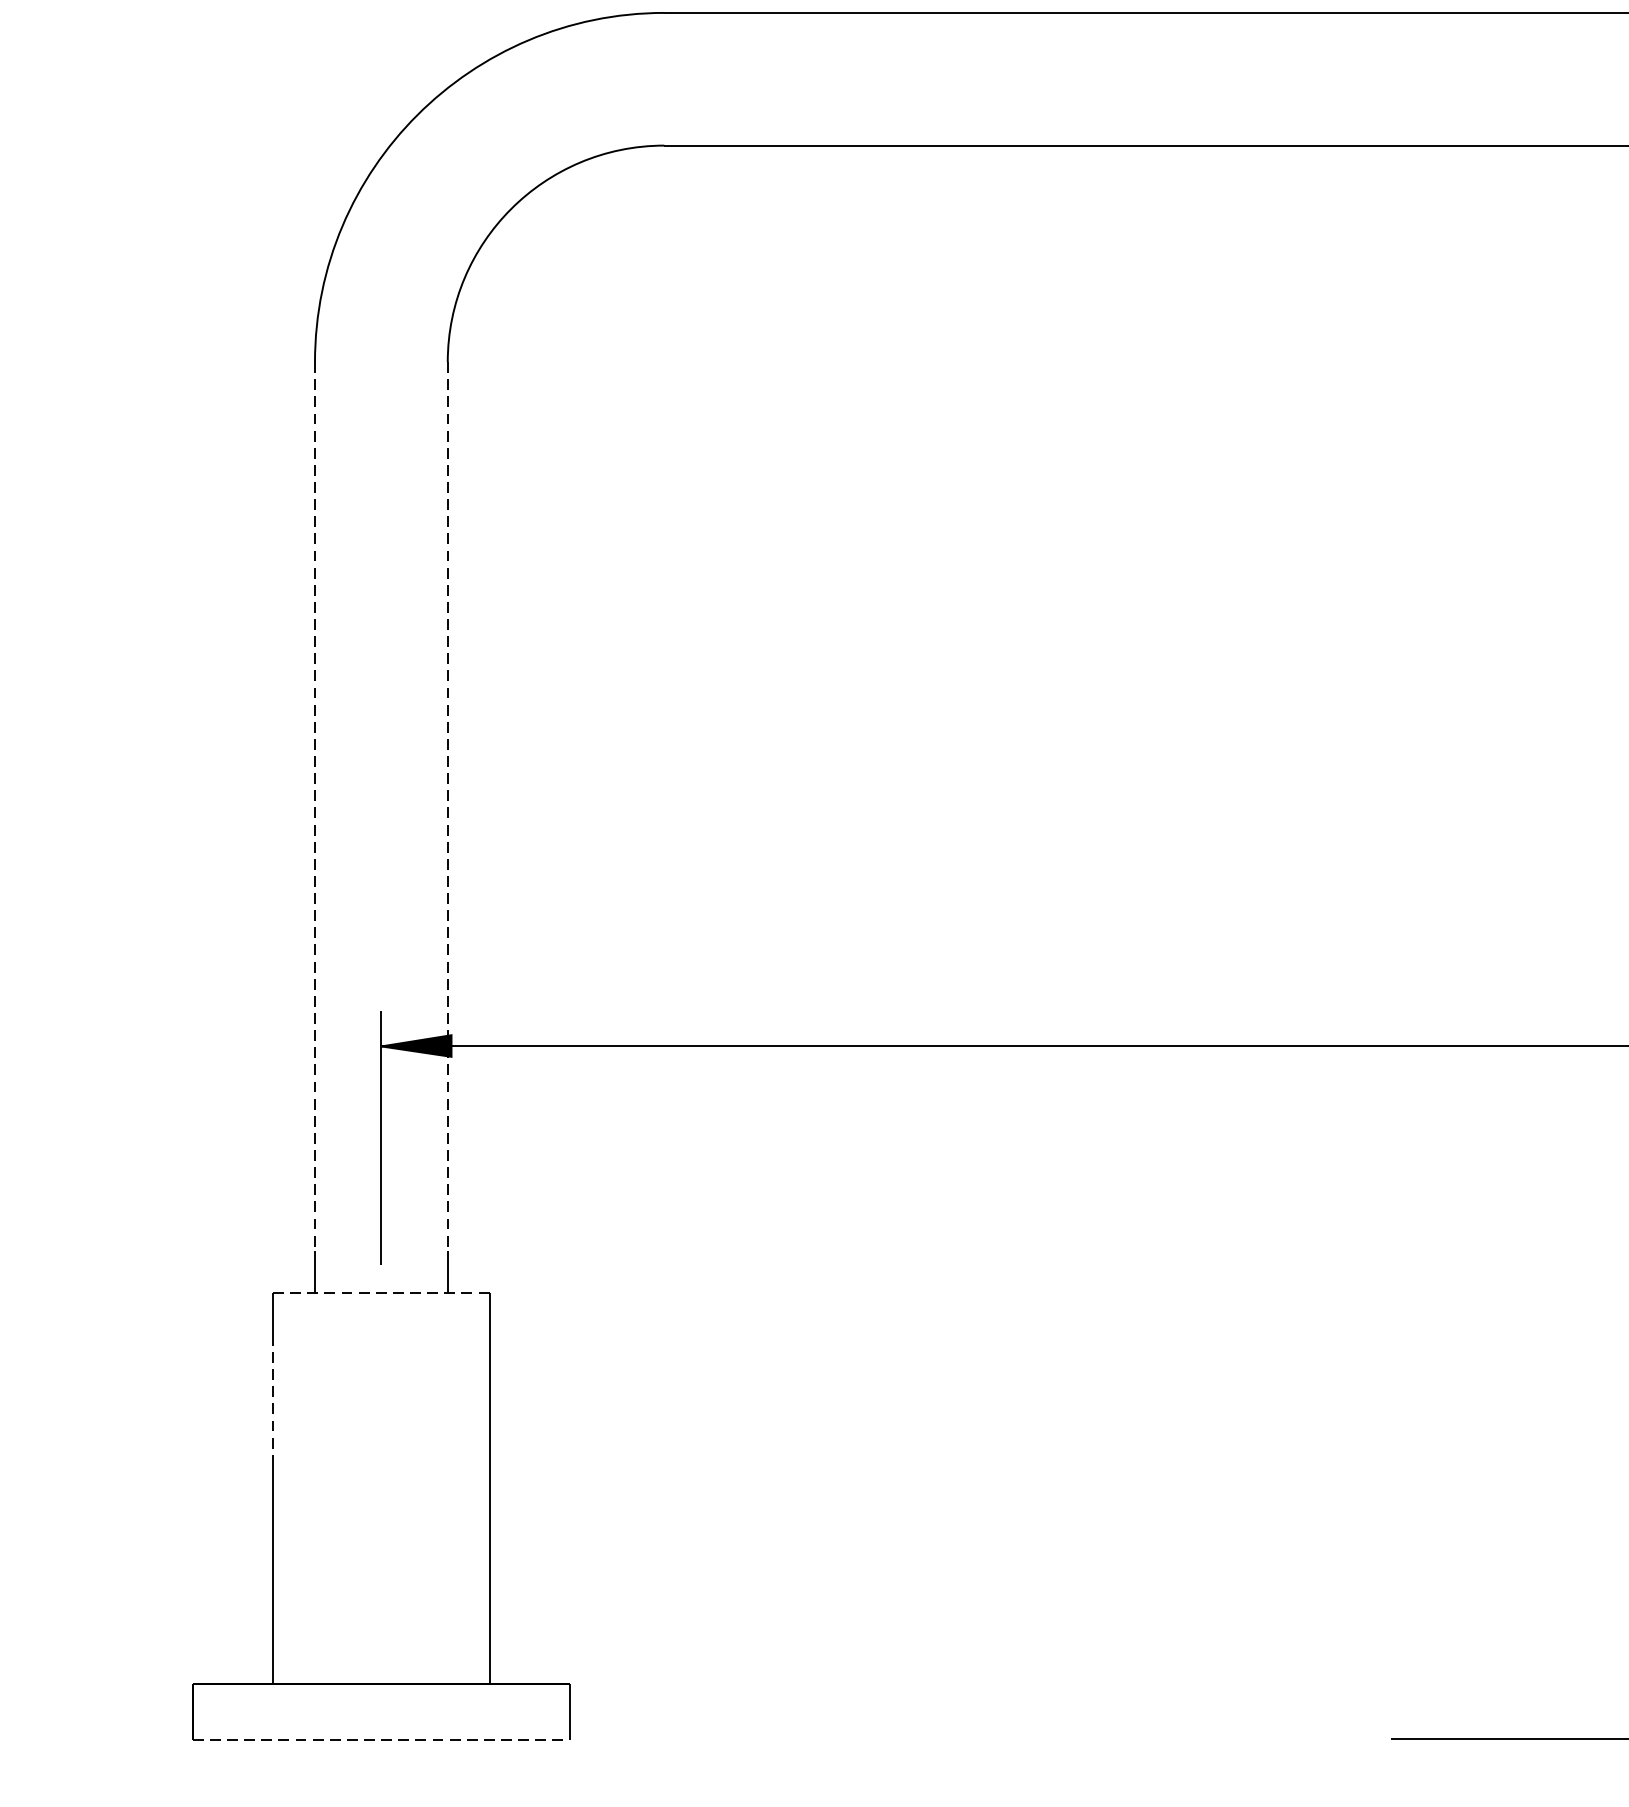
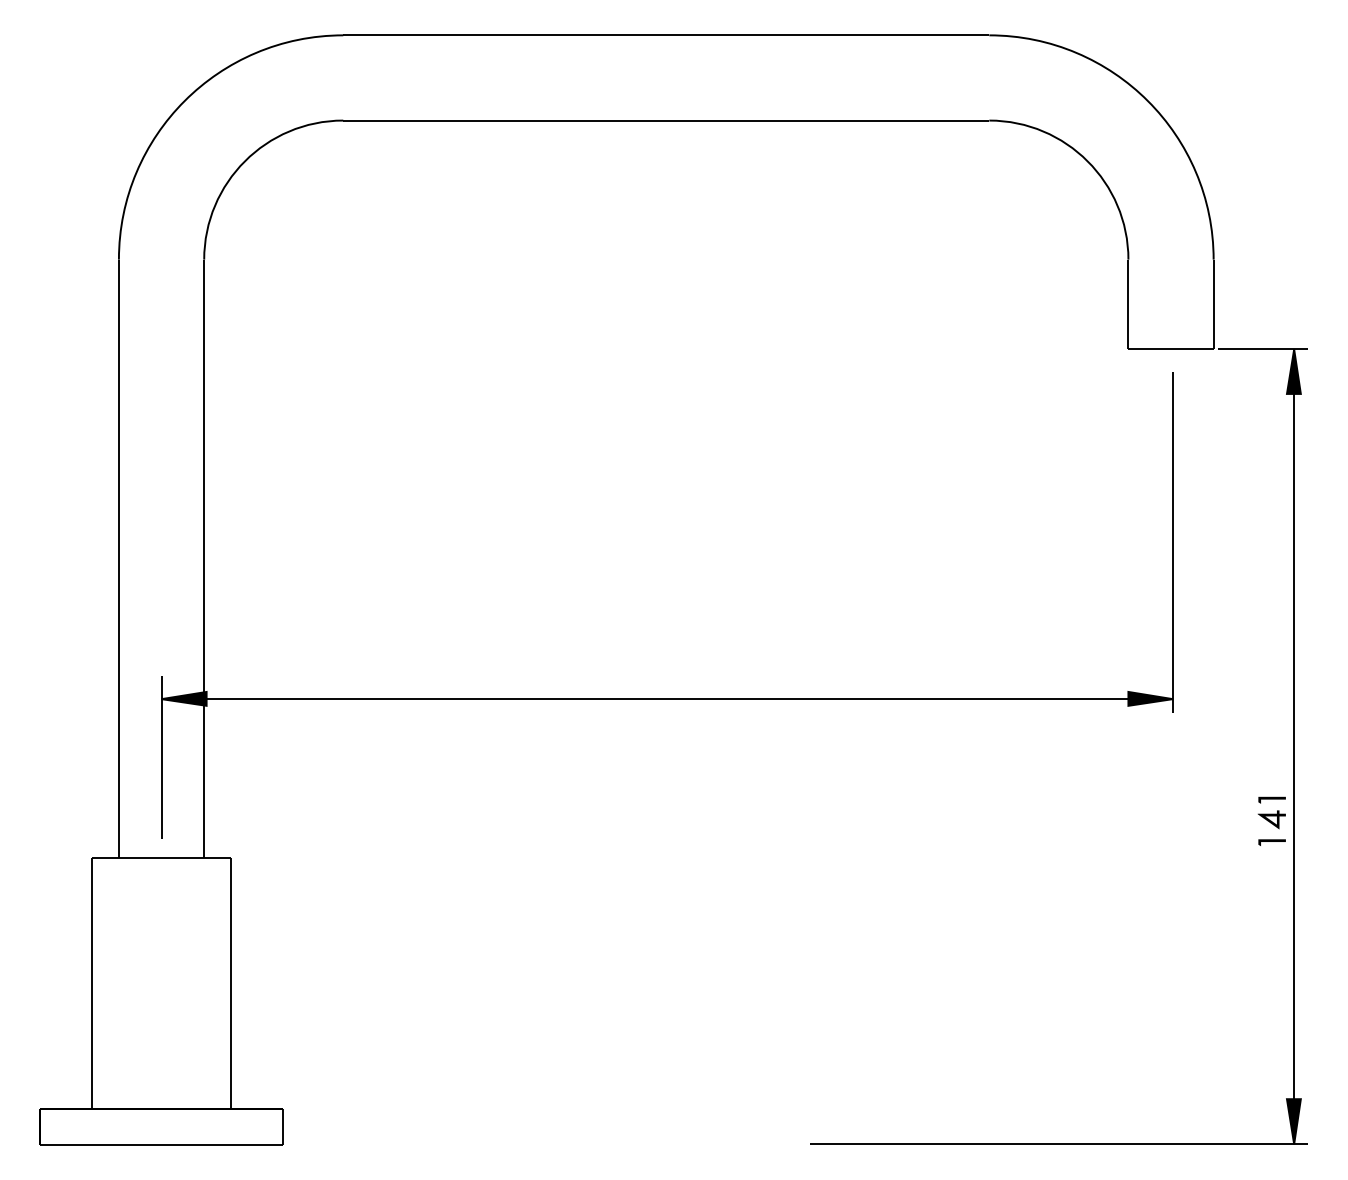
line: (314, 807) -> (118, 545), dashed -> solid
line: (448, 807) -> (204, 545), dashed -> solid
line: (381, 1292) -> (161, 857), dashed -> solid
line: (273, 1398) -> (92, 925), dashed -> solid
line: (382, 1739) -> (162, 1144), dashed -> solid

